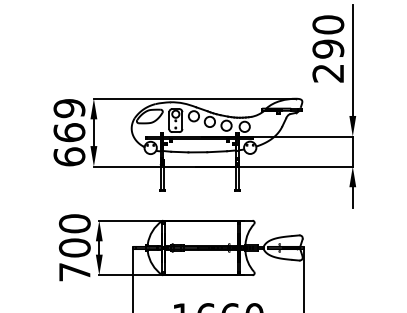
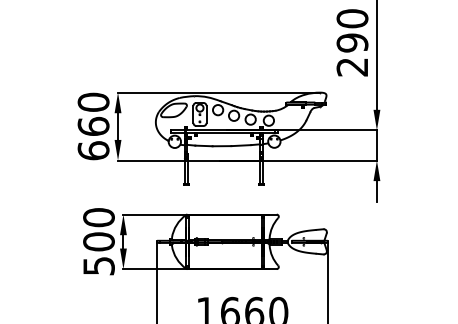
text: (69, 107) -> (93, 101), 669 -> 660
text: (74, 272) -> (98, 266), 700 -> 500

